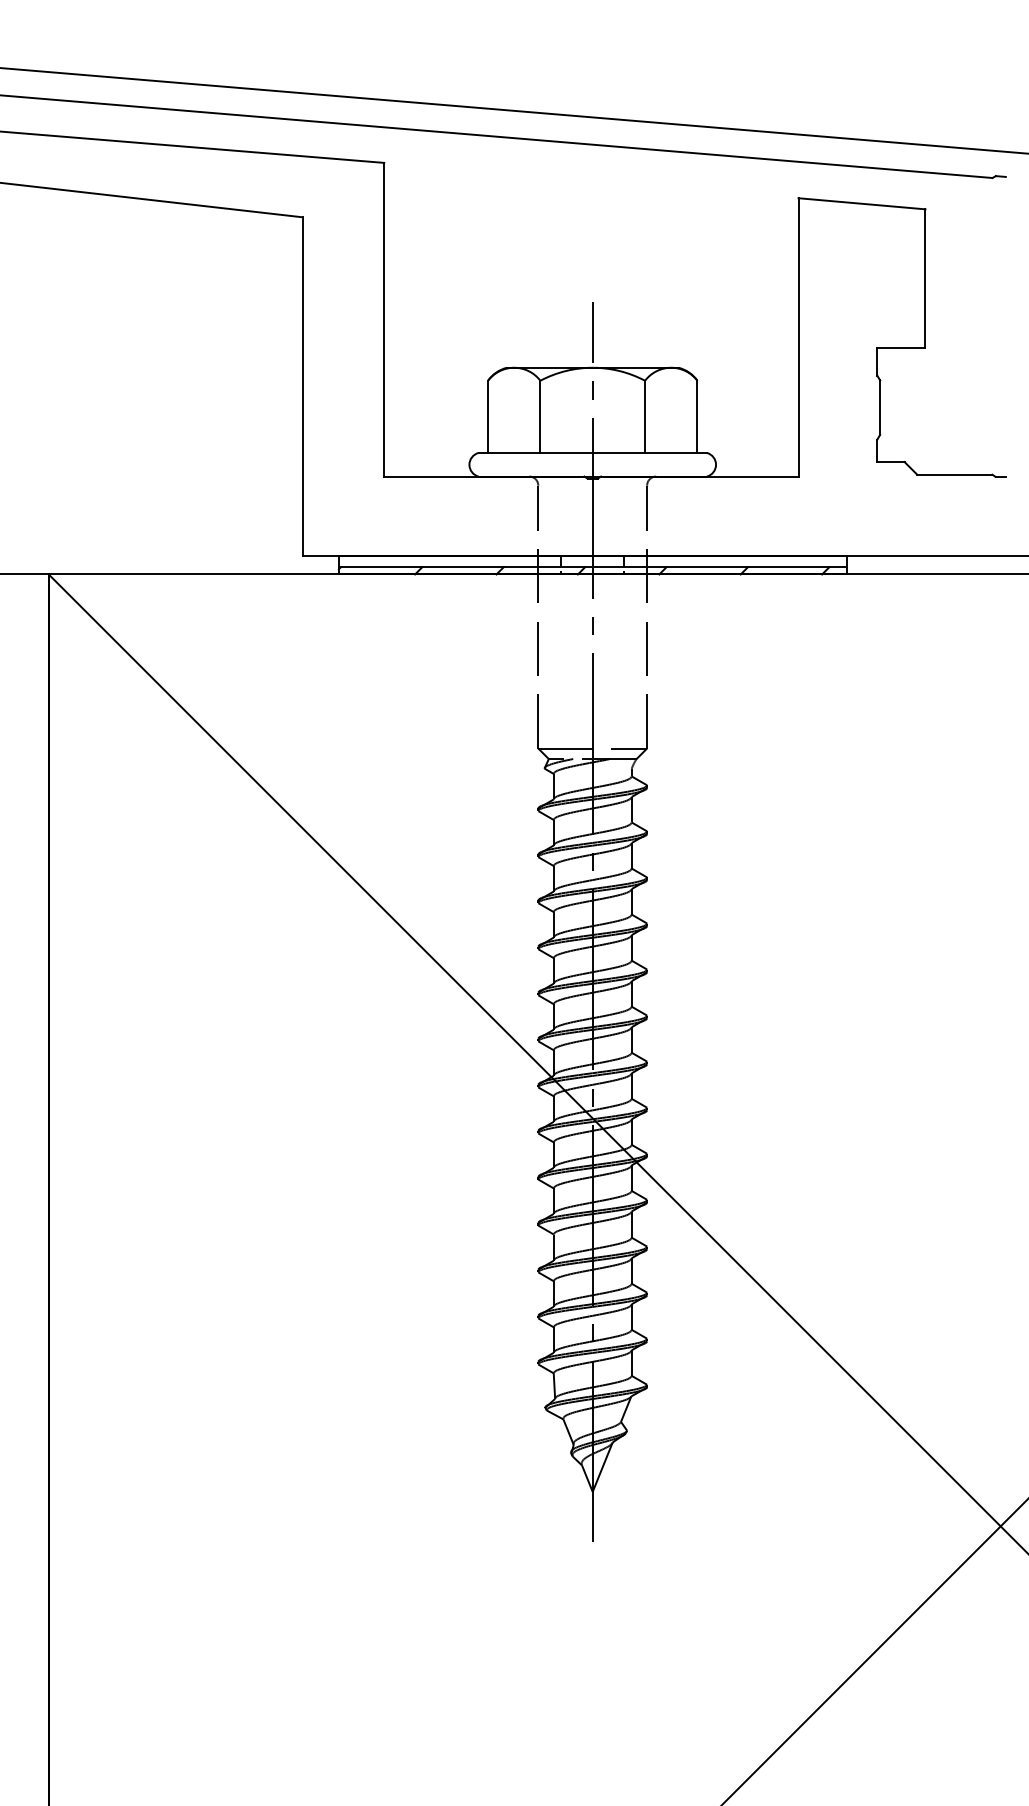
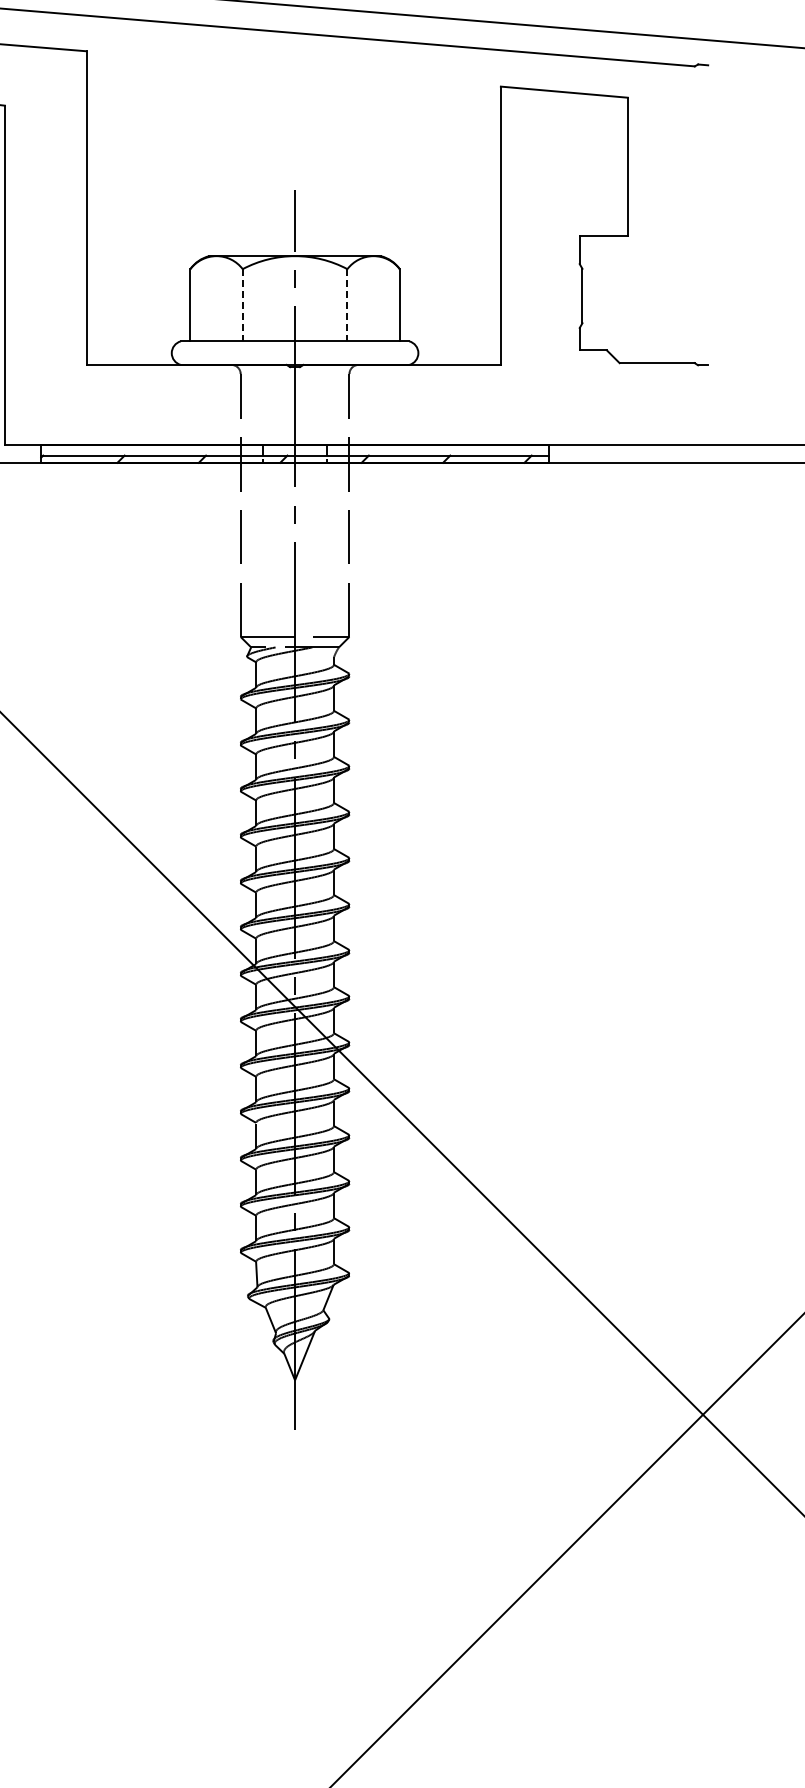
line: (540, 417) -> (242, 305), solid -> dashed
line: (645, 417) -> (347, 305), solid -> dashed

